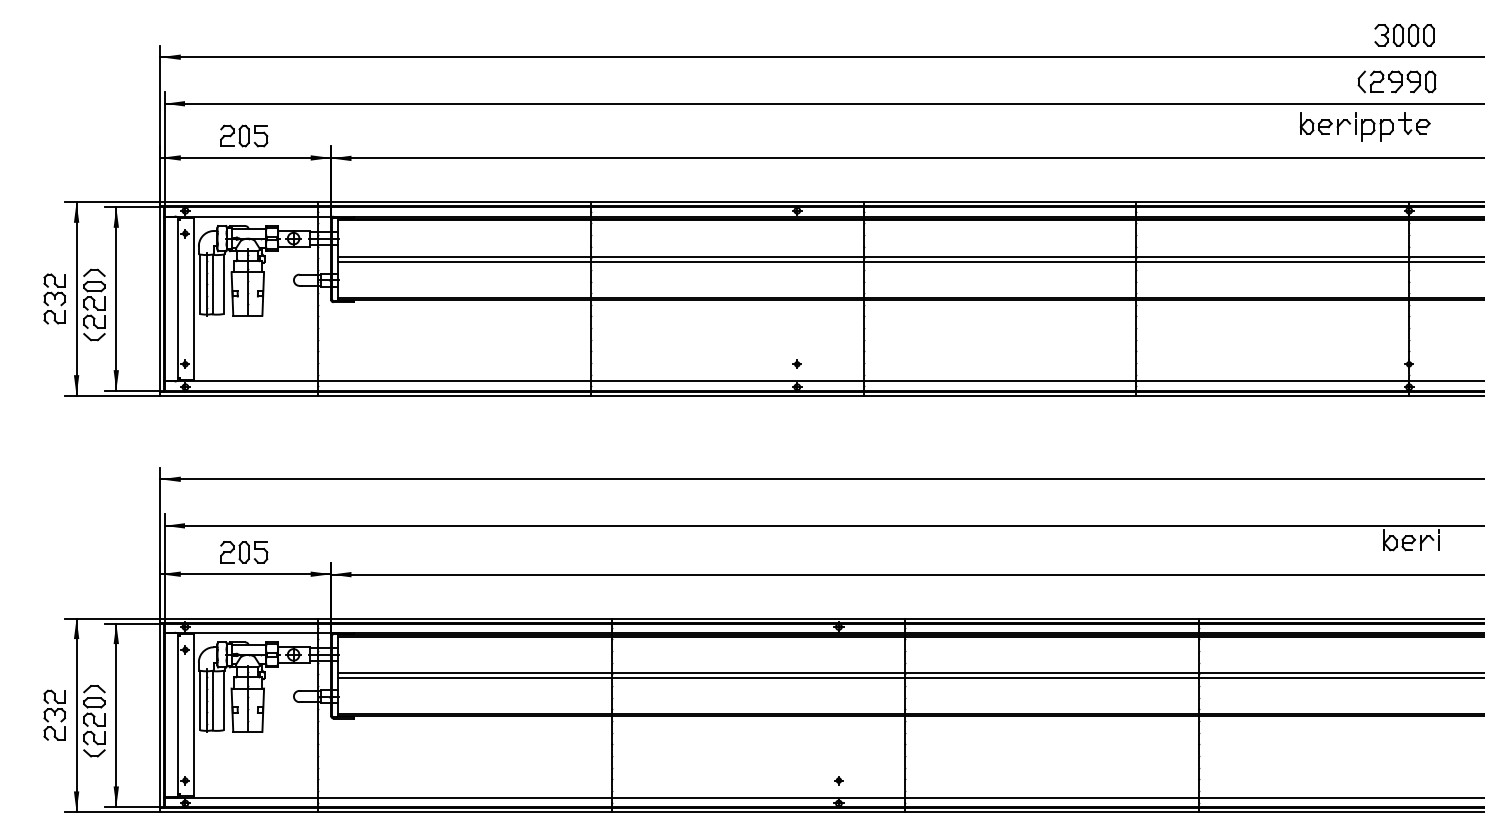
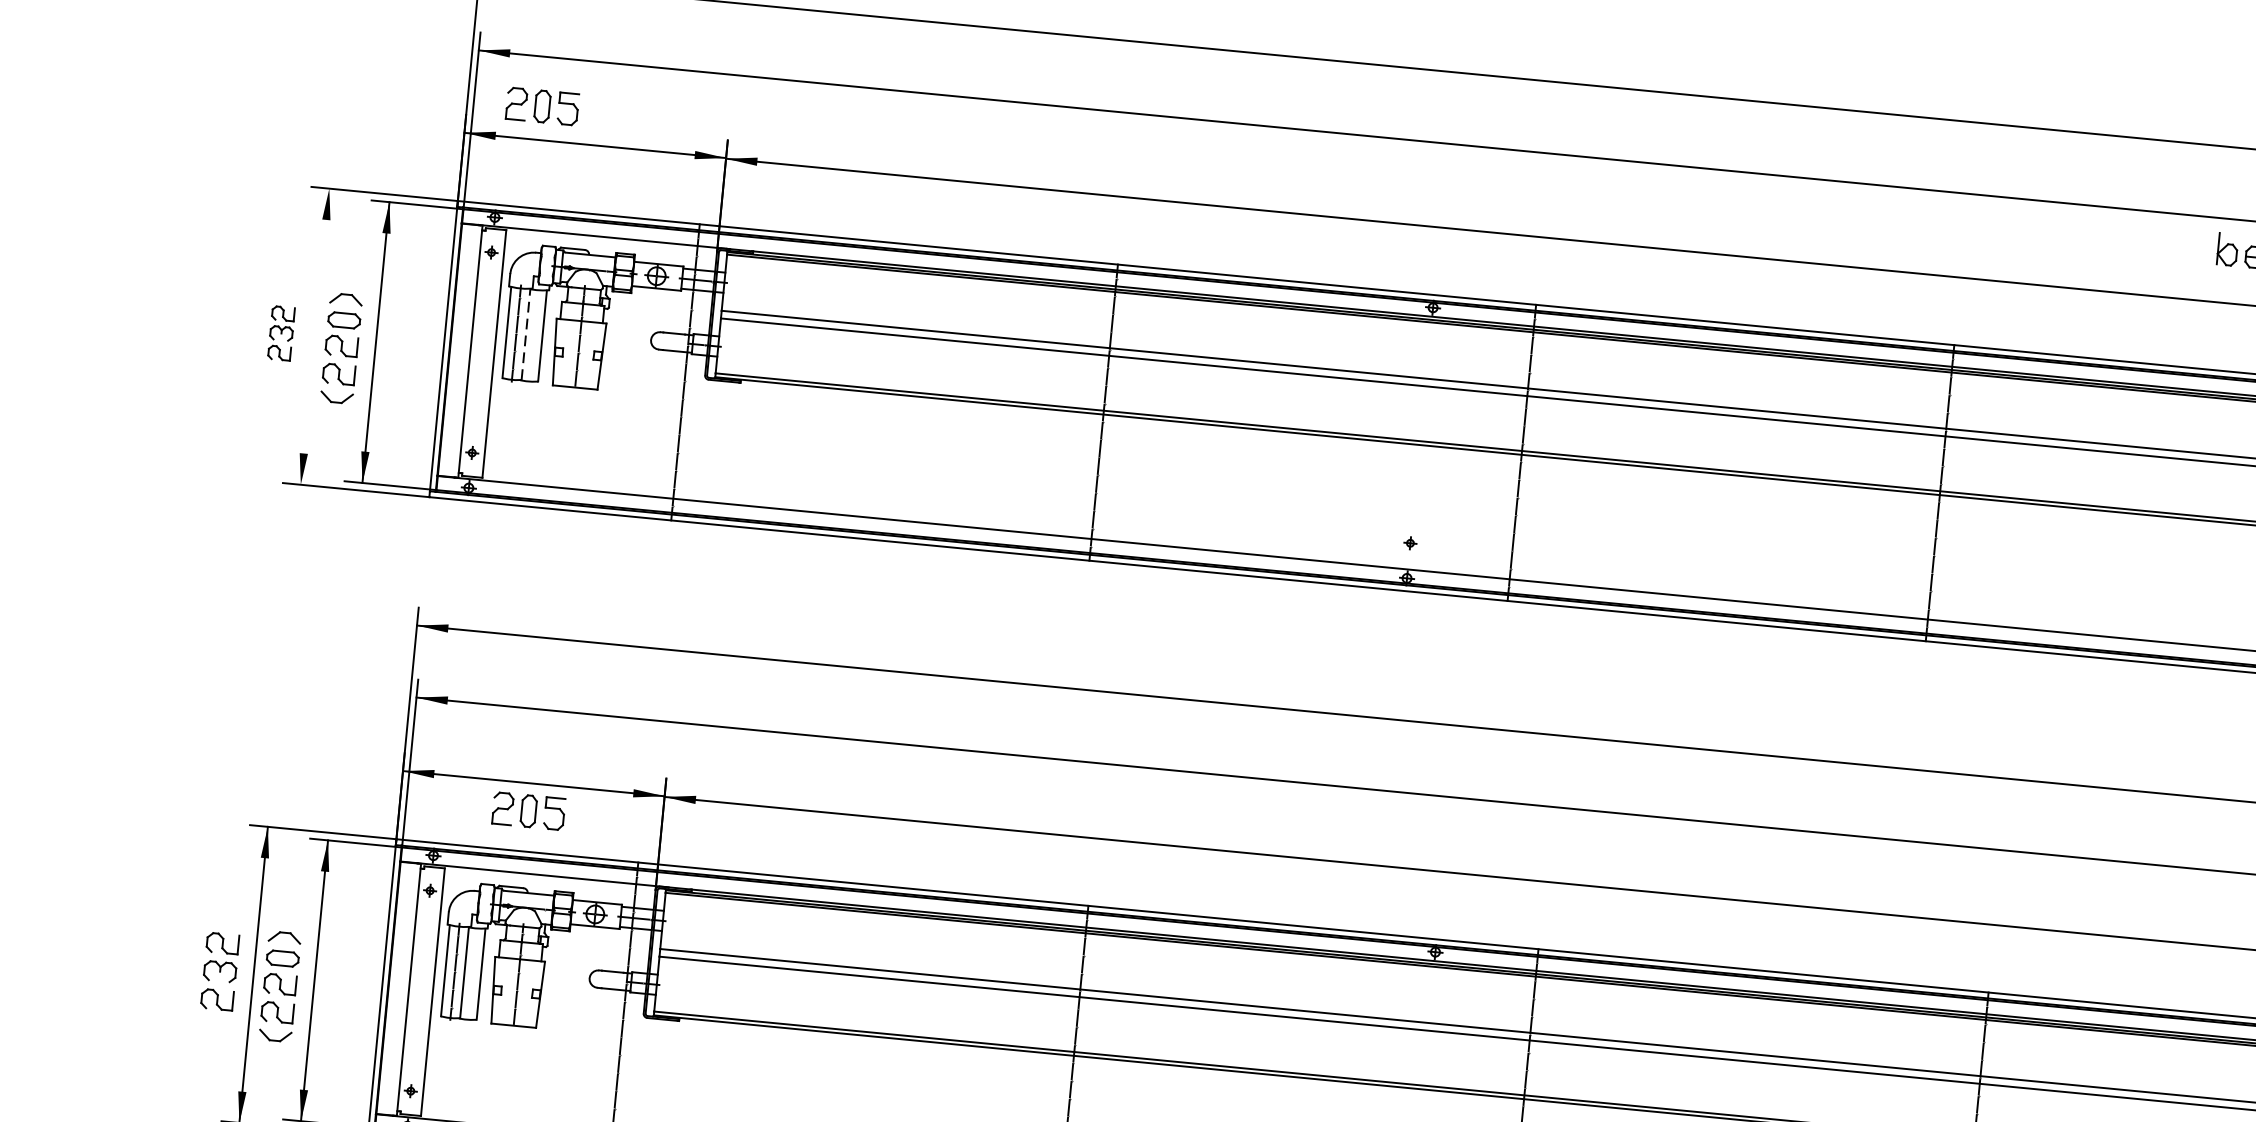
part: (244, 135) -> (543, 105), moved
line: (212, 284) -> (525, 334), solid -> dashed
part: (54, 298) -> (281, 332), size x0.7
line: (76, 298) -> (315, 335), removed
part: (244, 552) -> (529, 811), moved

